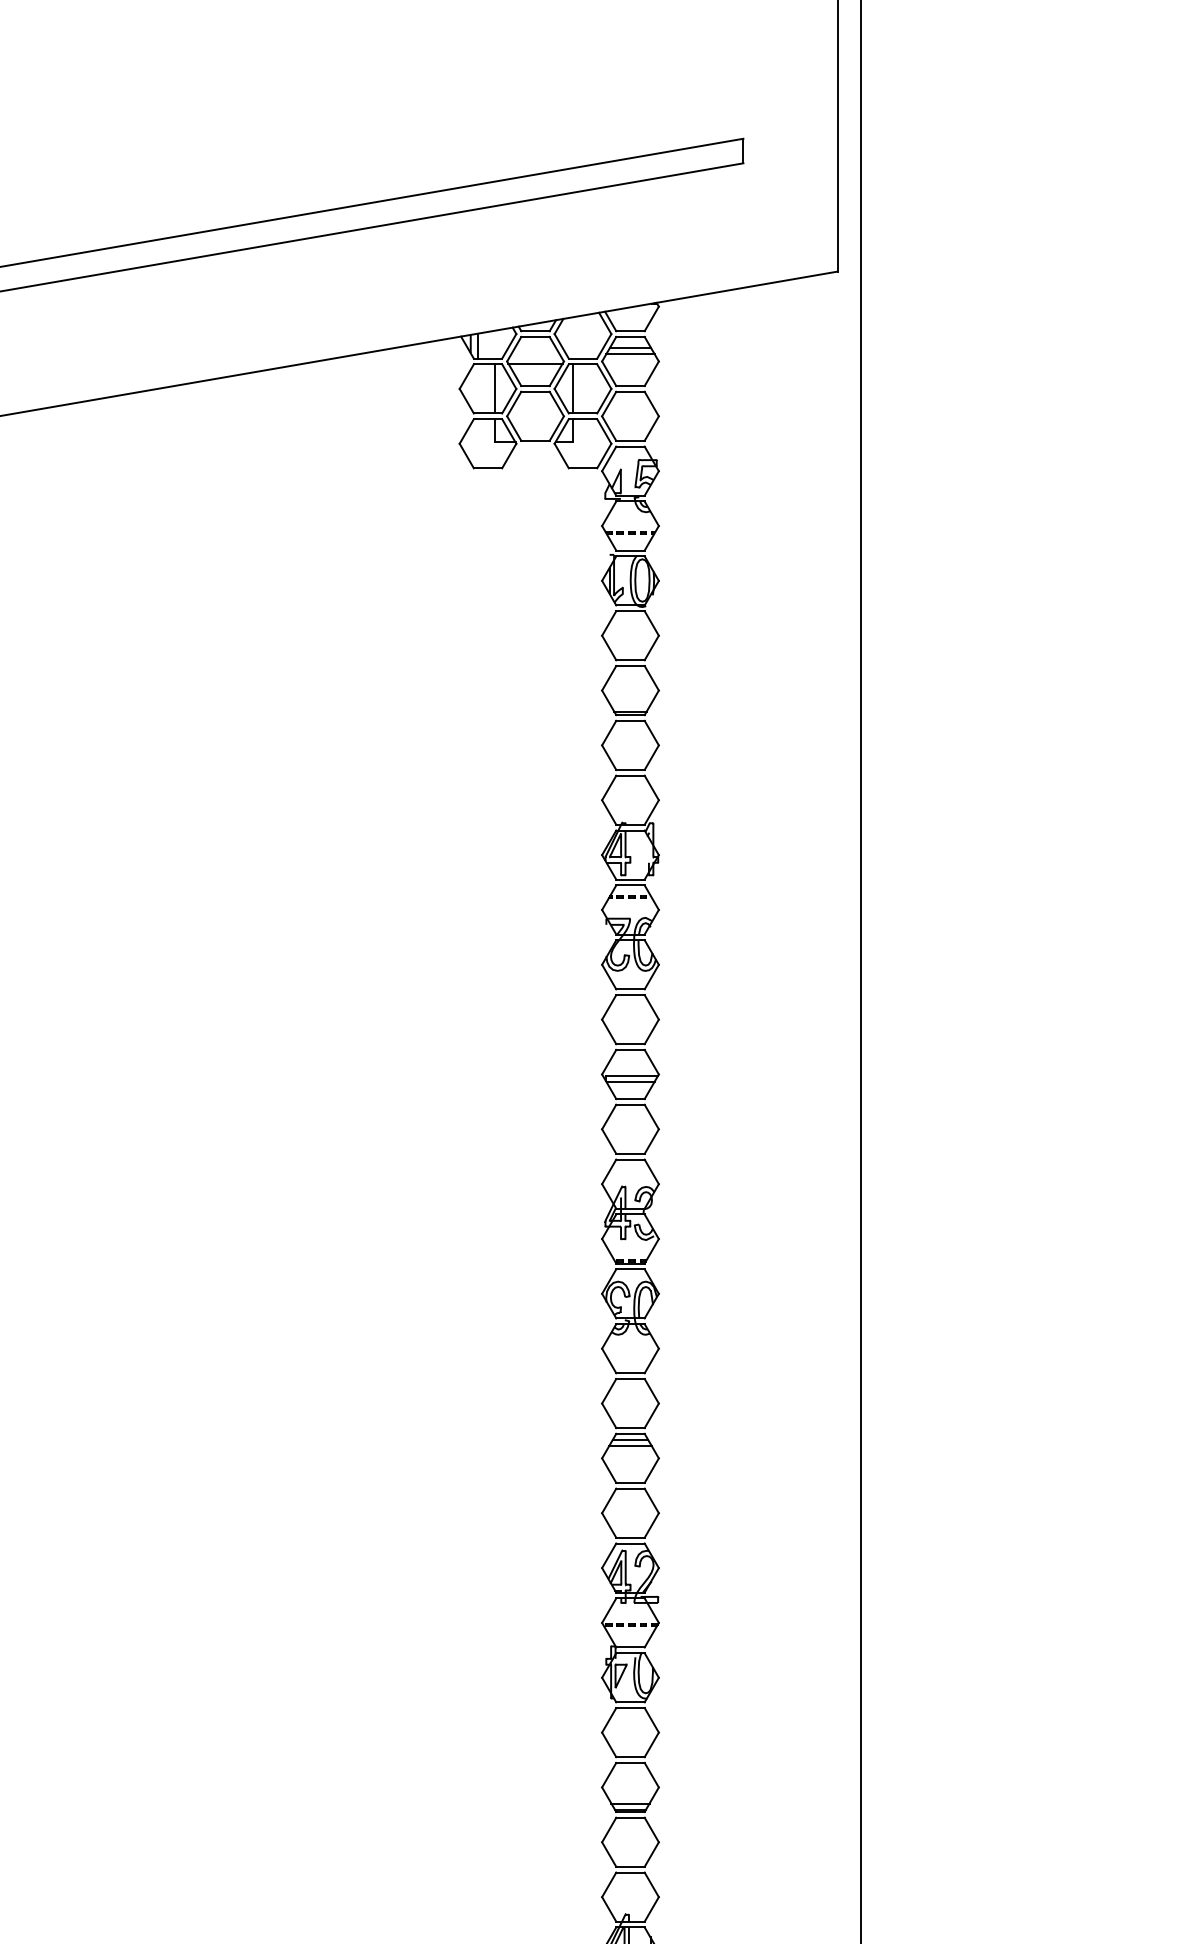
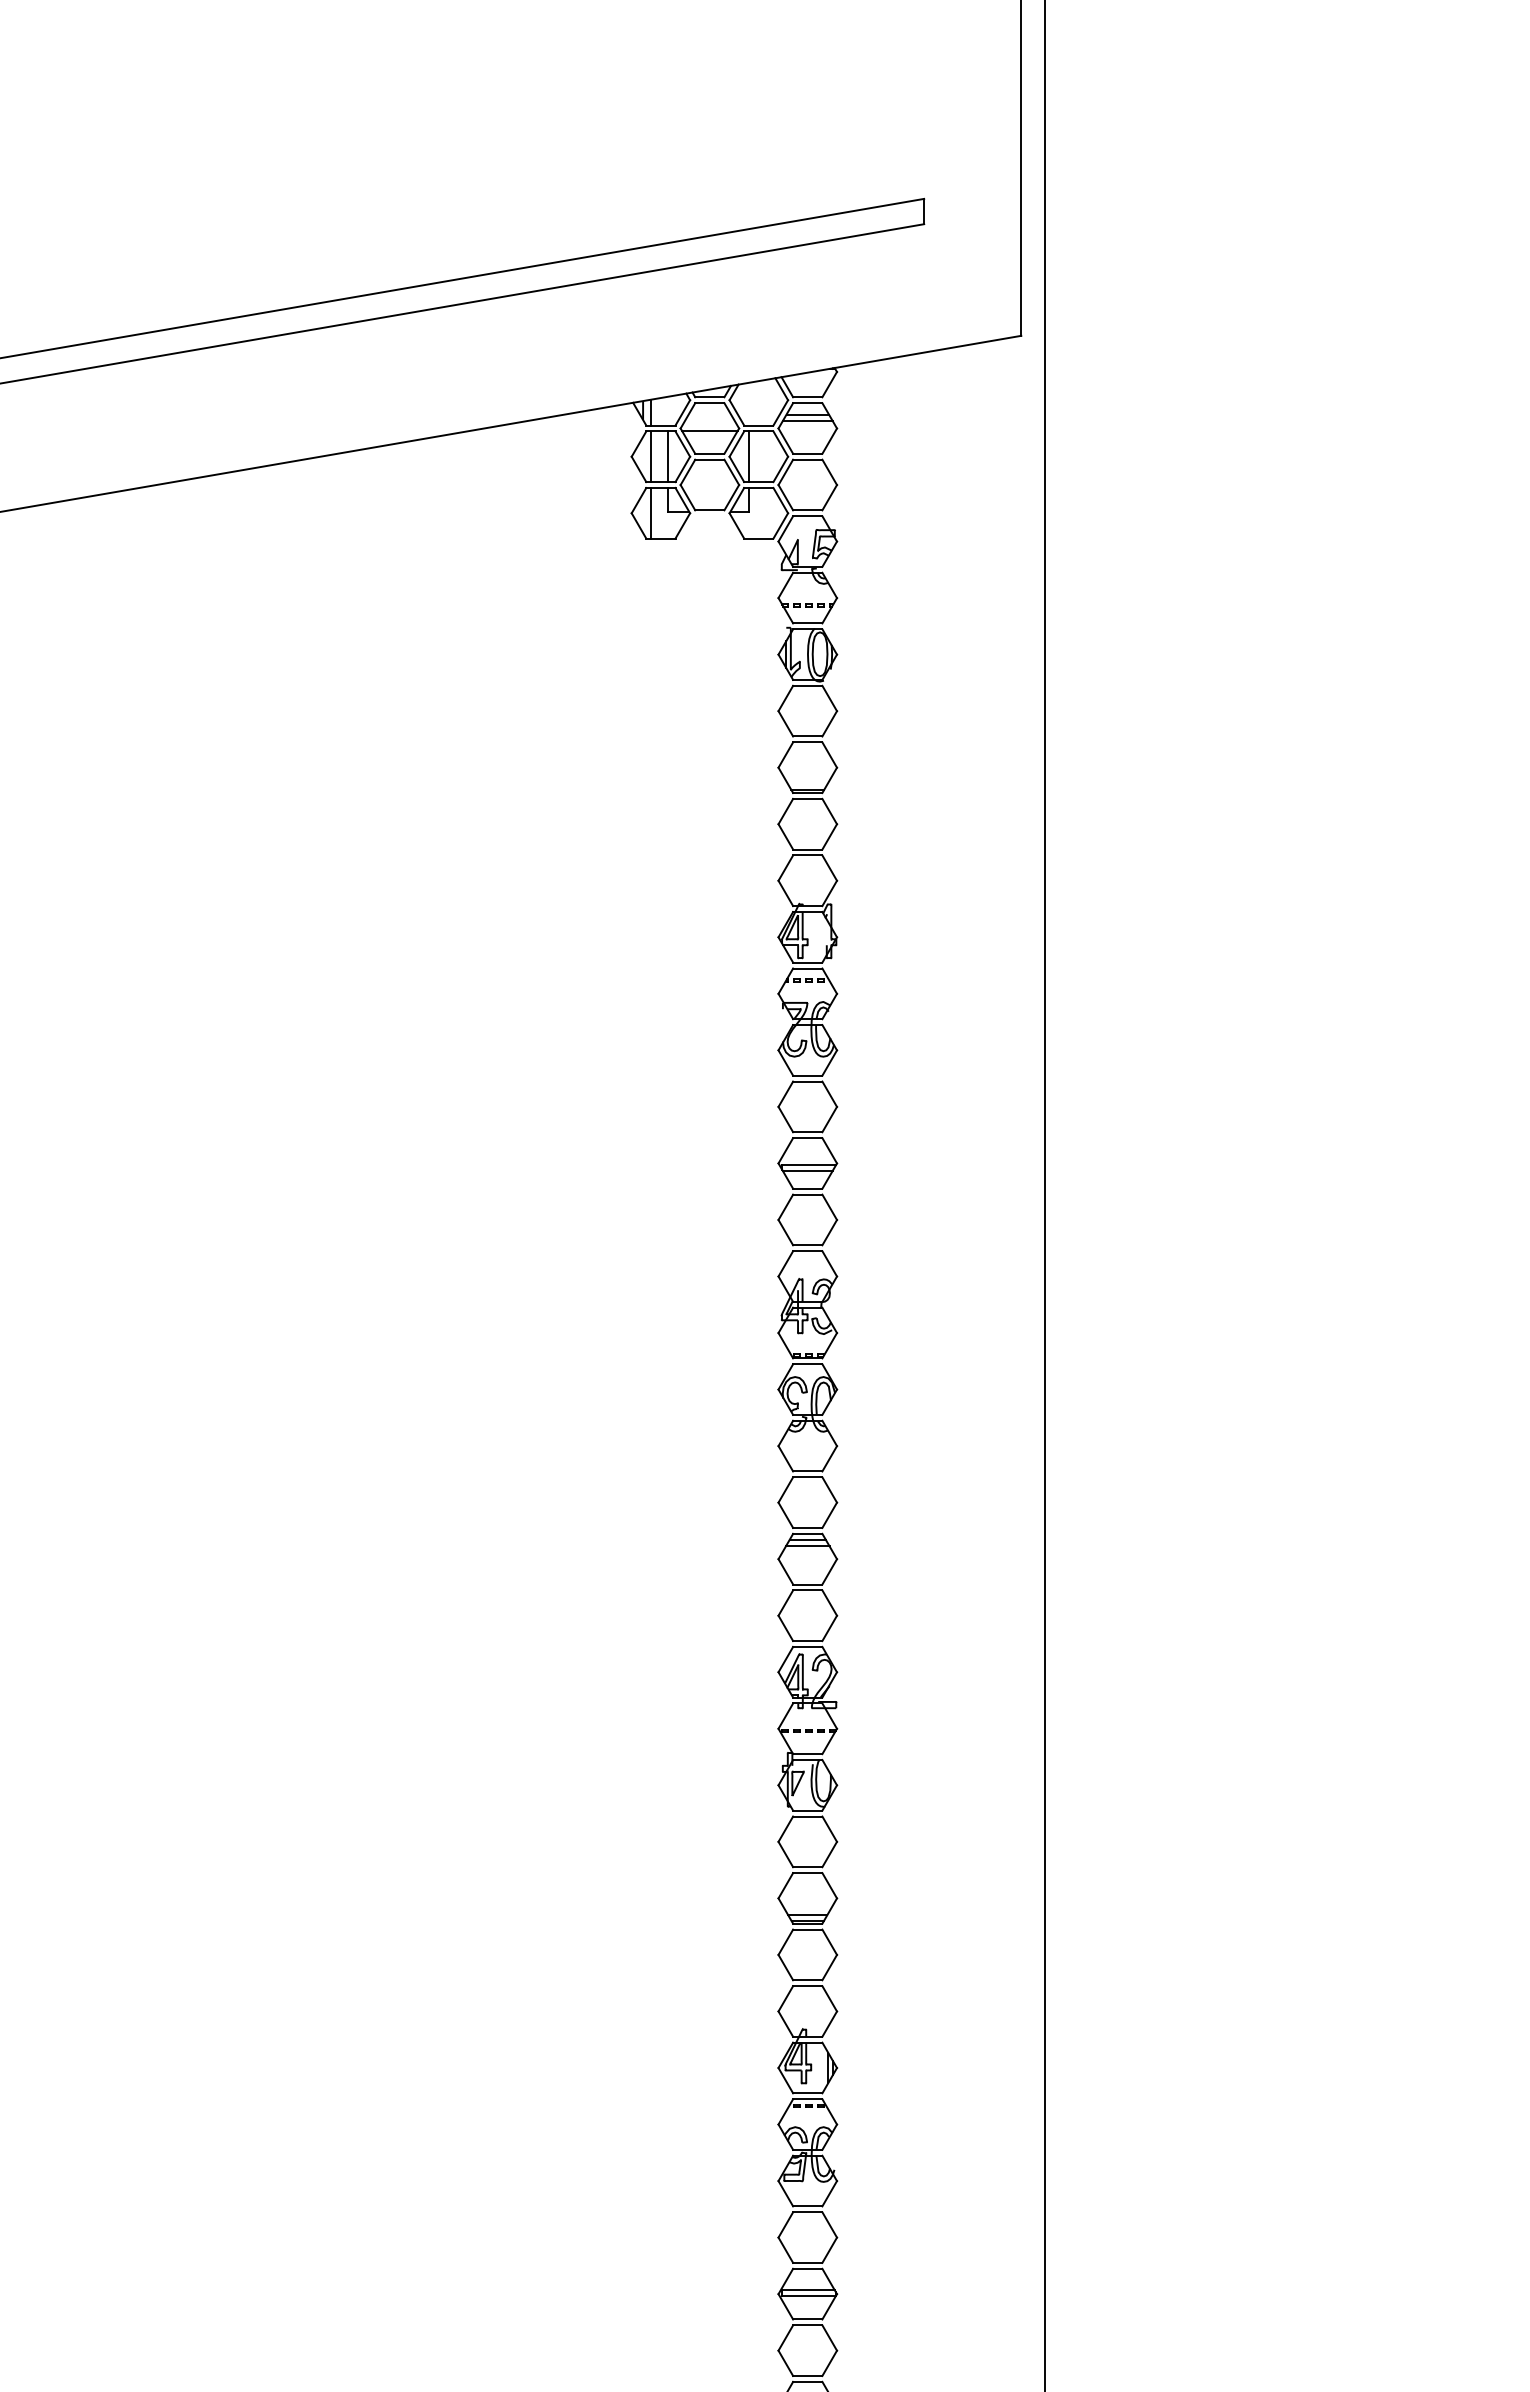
line: (477, 388) -> (650, 456), added
line: (477, 443) -> (650, 513), added

